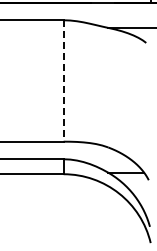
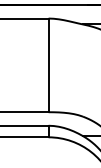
line: (63, 80) -> (48, 65), dashed -> solid

